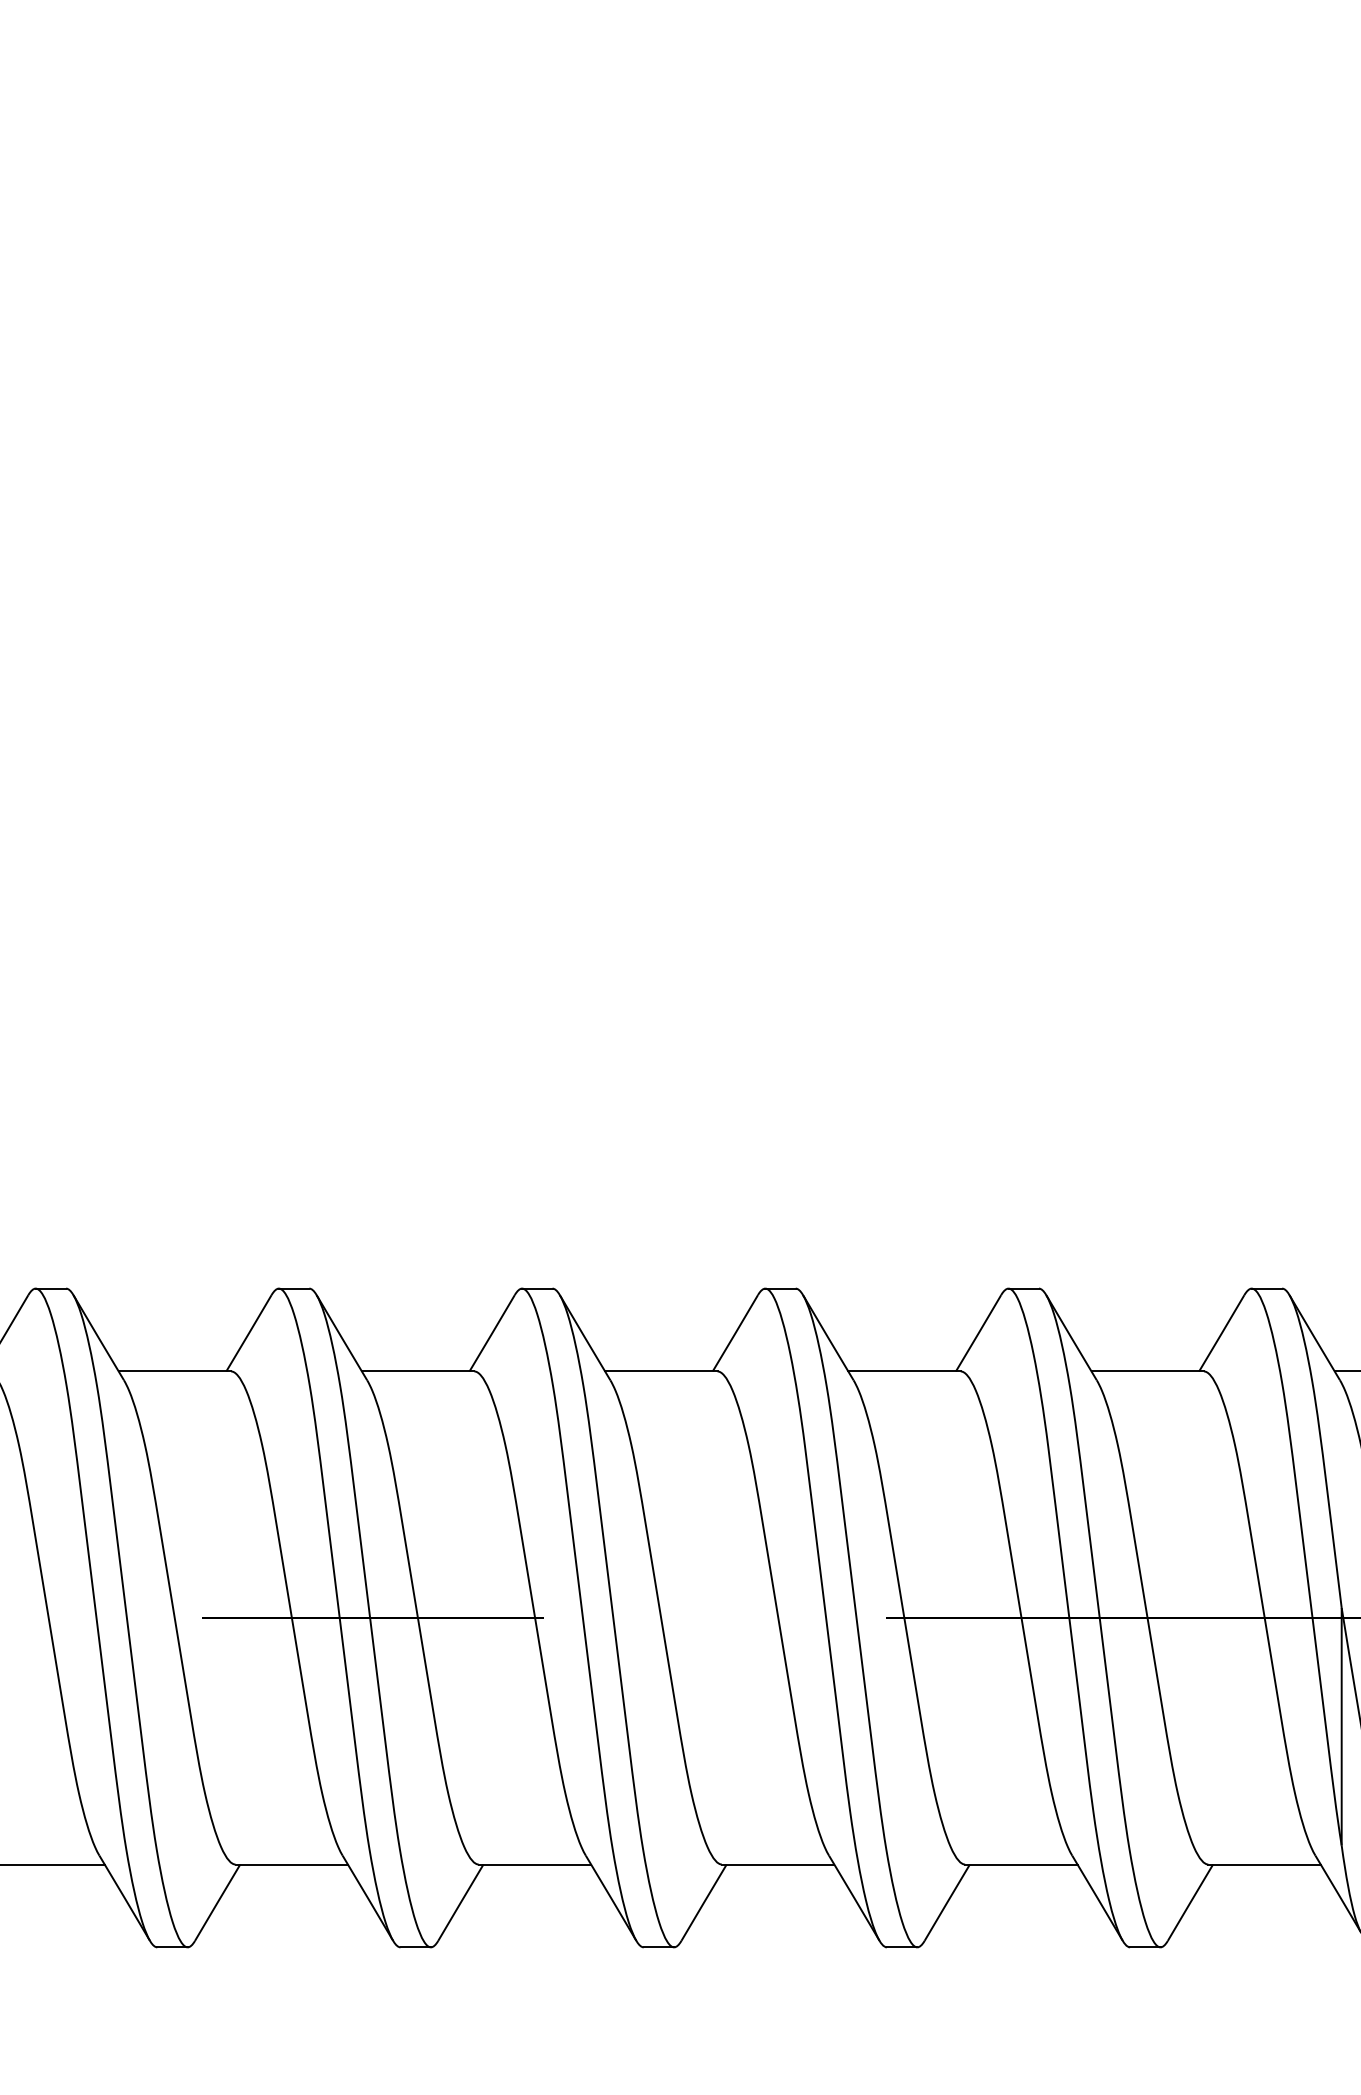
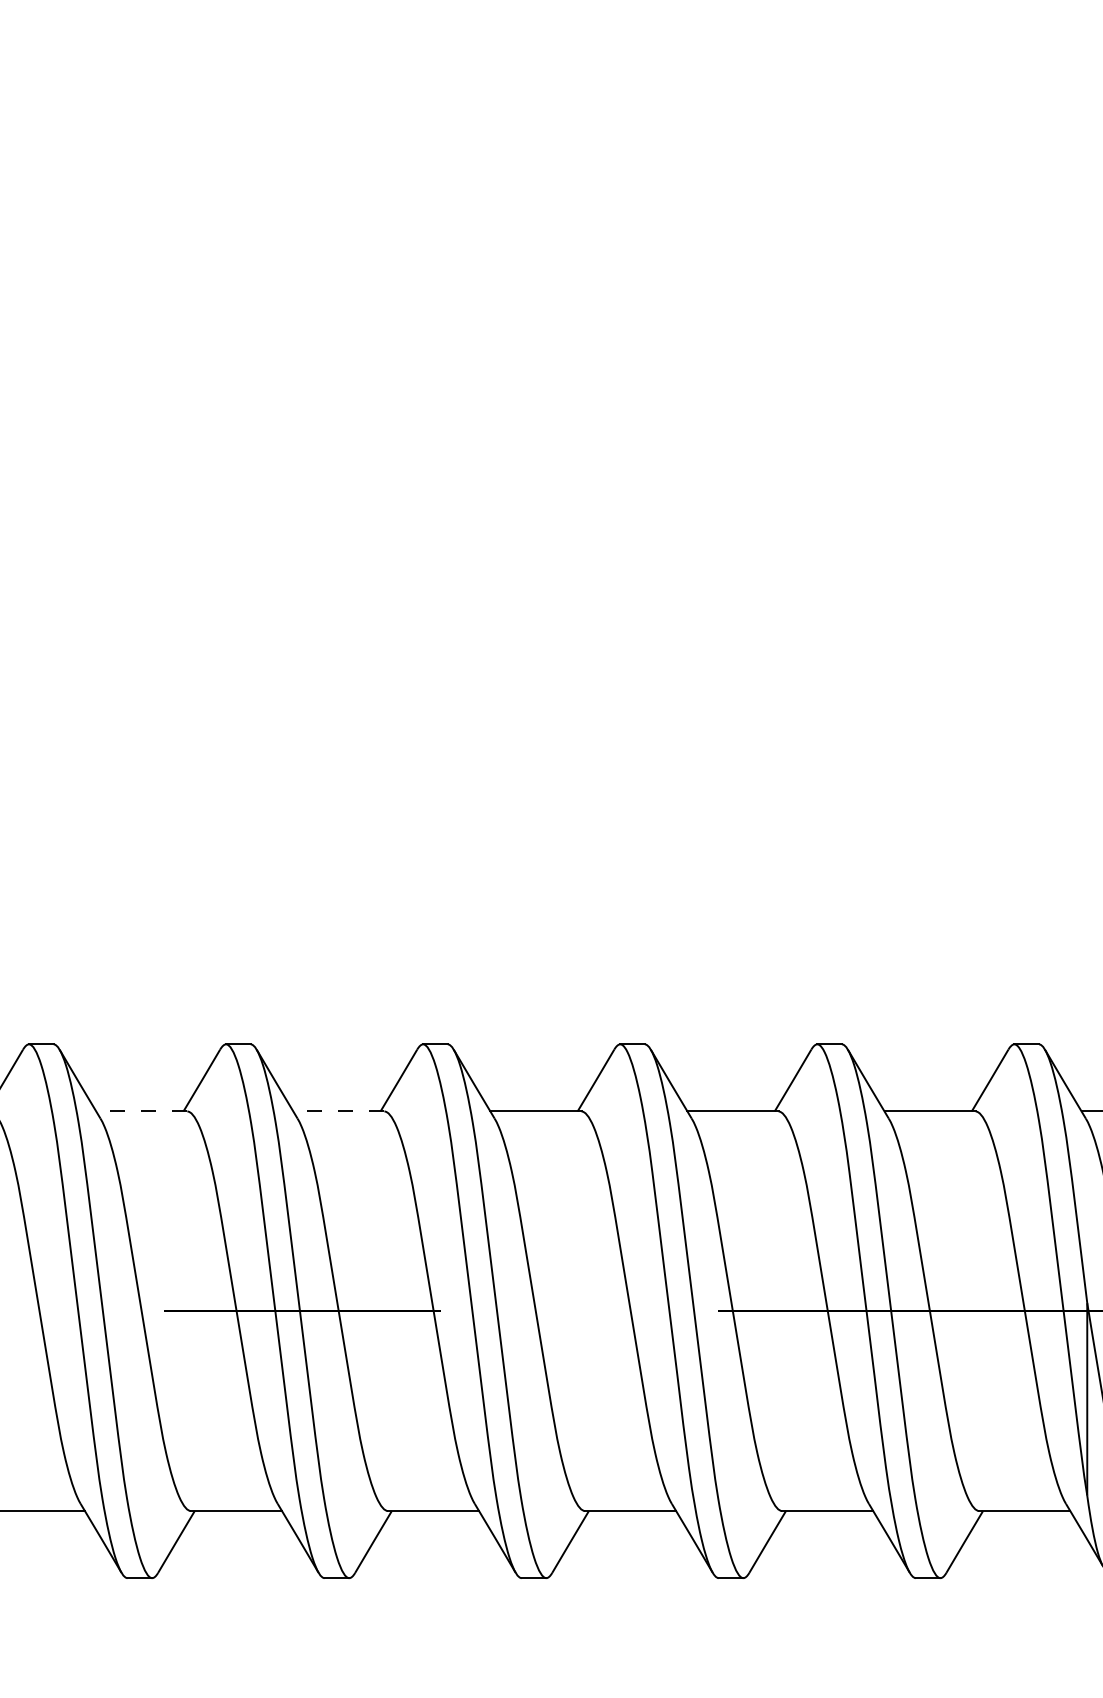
line: (174, 1371) -> (141, 1111), solid -> dashed
line: (417, 1371) -> (338, 1111), solid -> dashed

